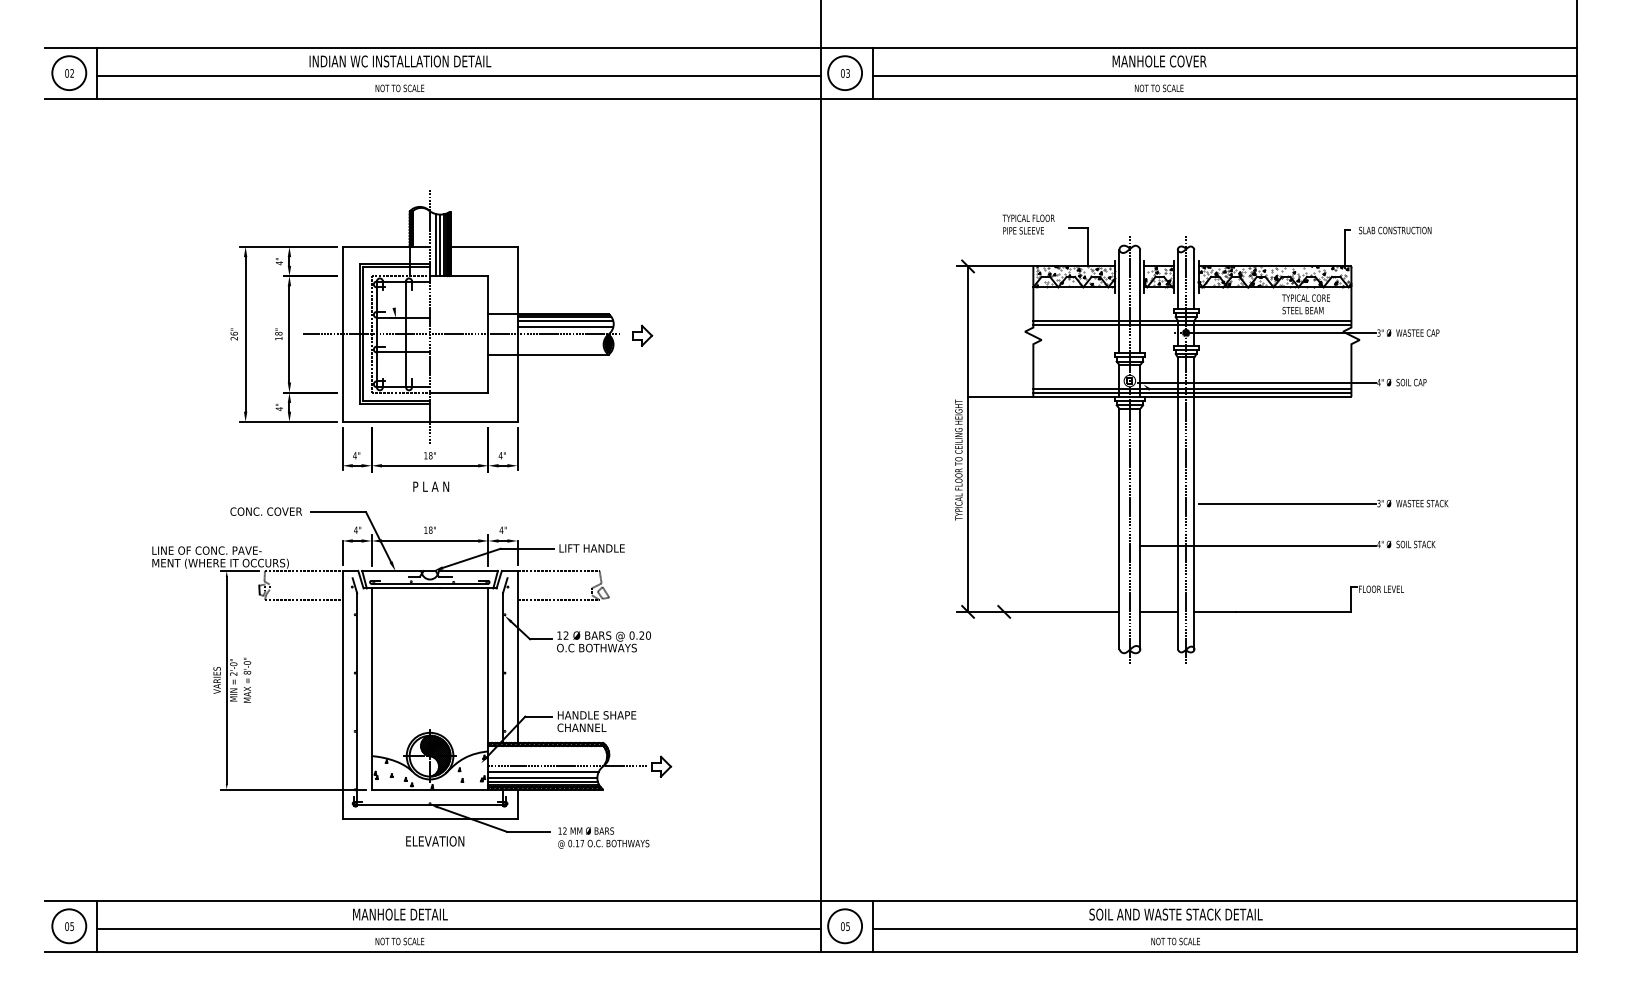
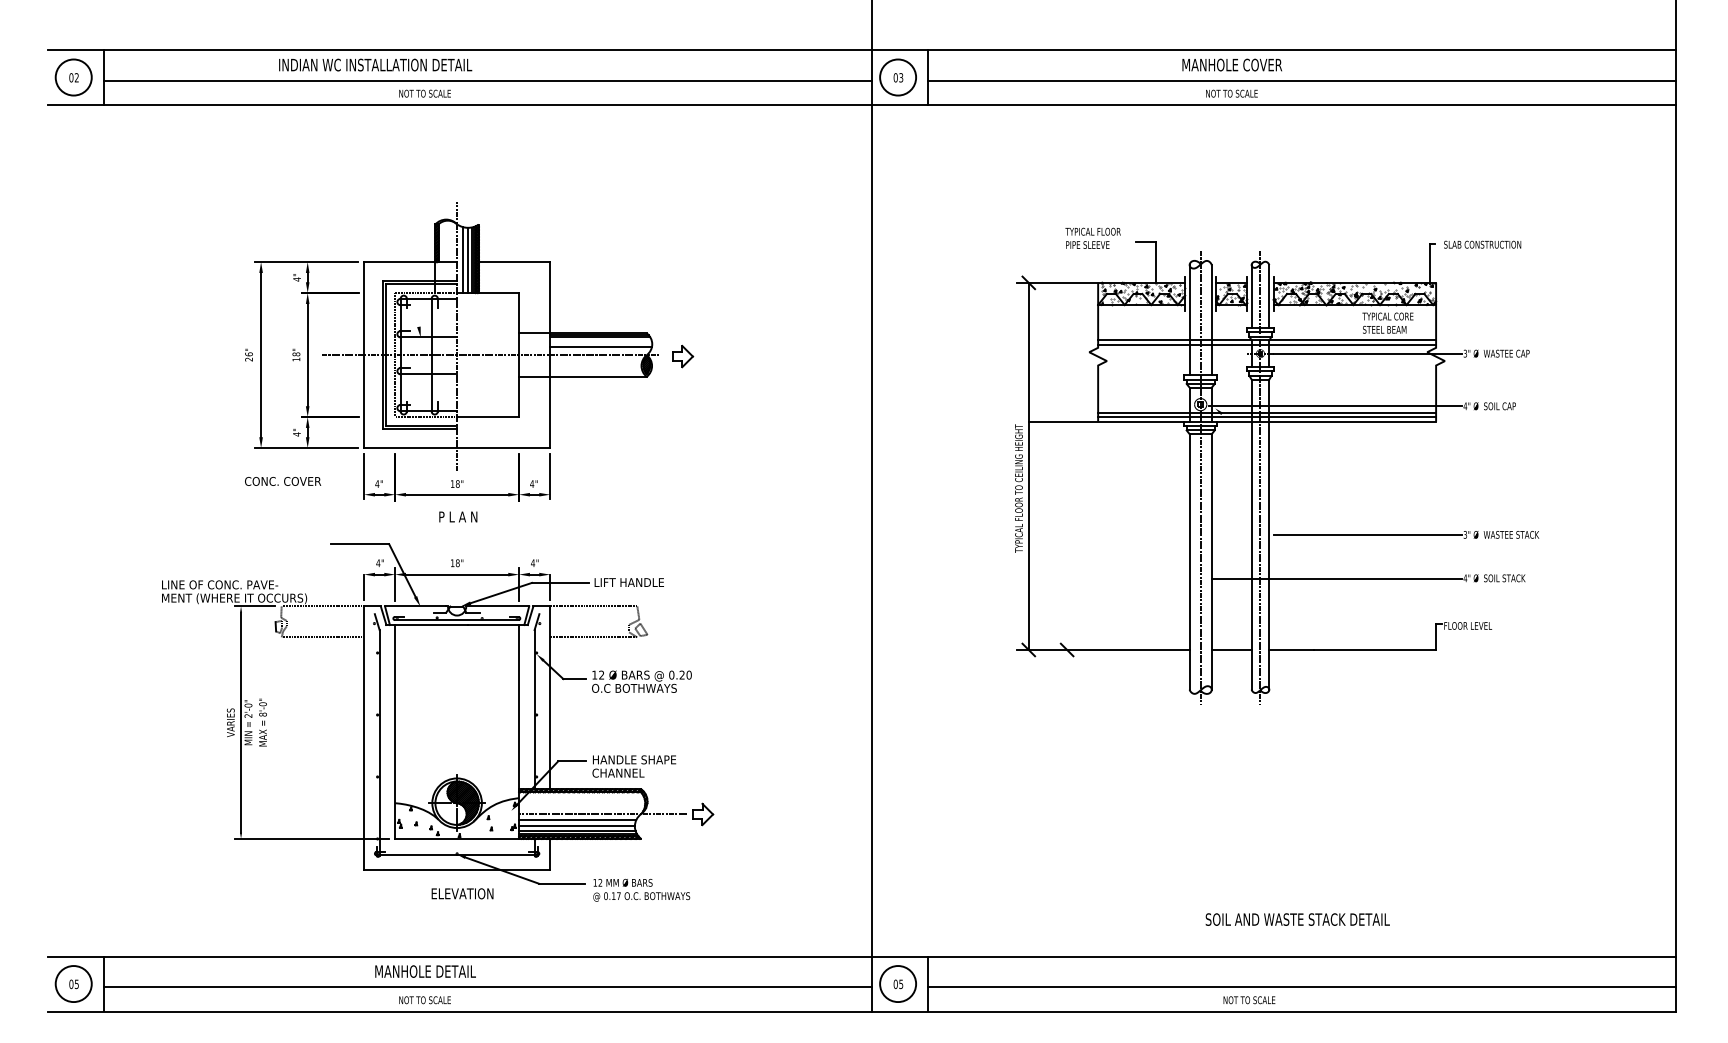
text: (400, 60) -> (375, 64), moved
line: (565, 321) -> (600, 341), removed
text: (266, 511) -> (283, 481), moved
text: (1175, 914) -> (1297, 919), moved

